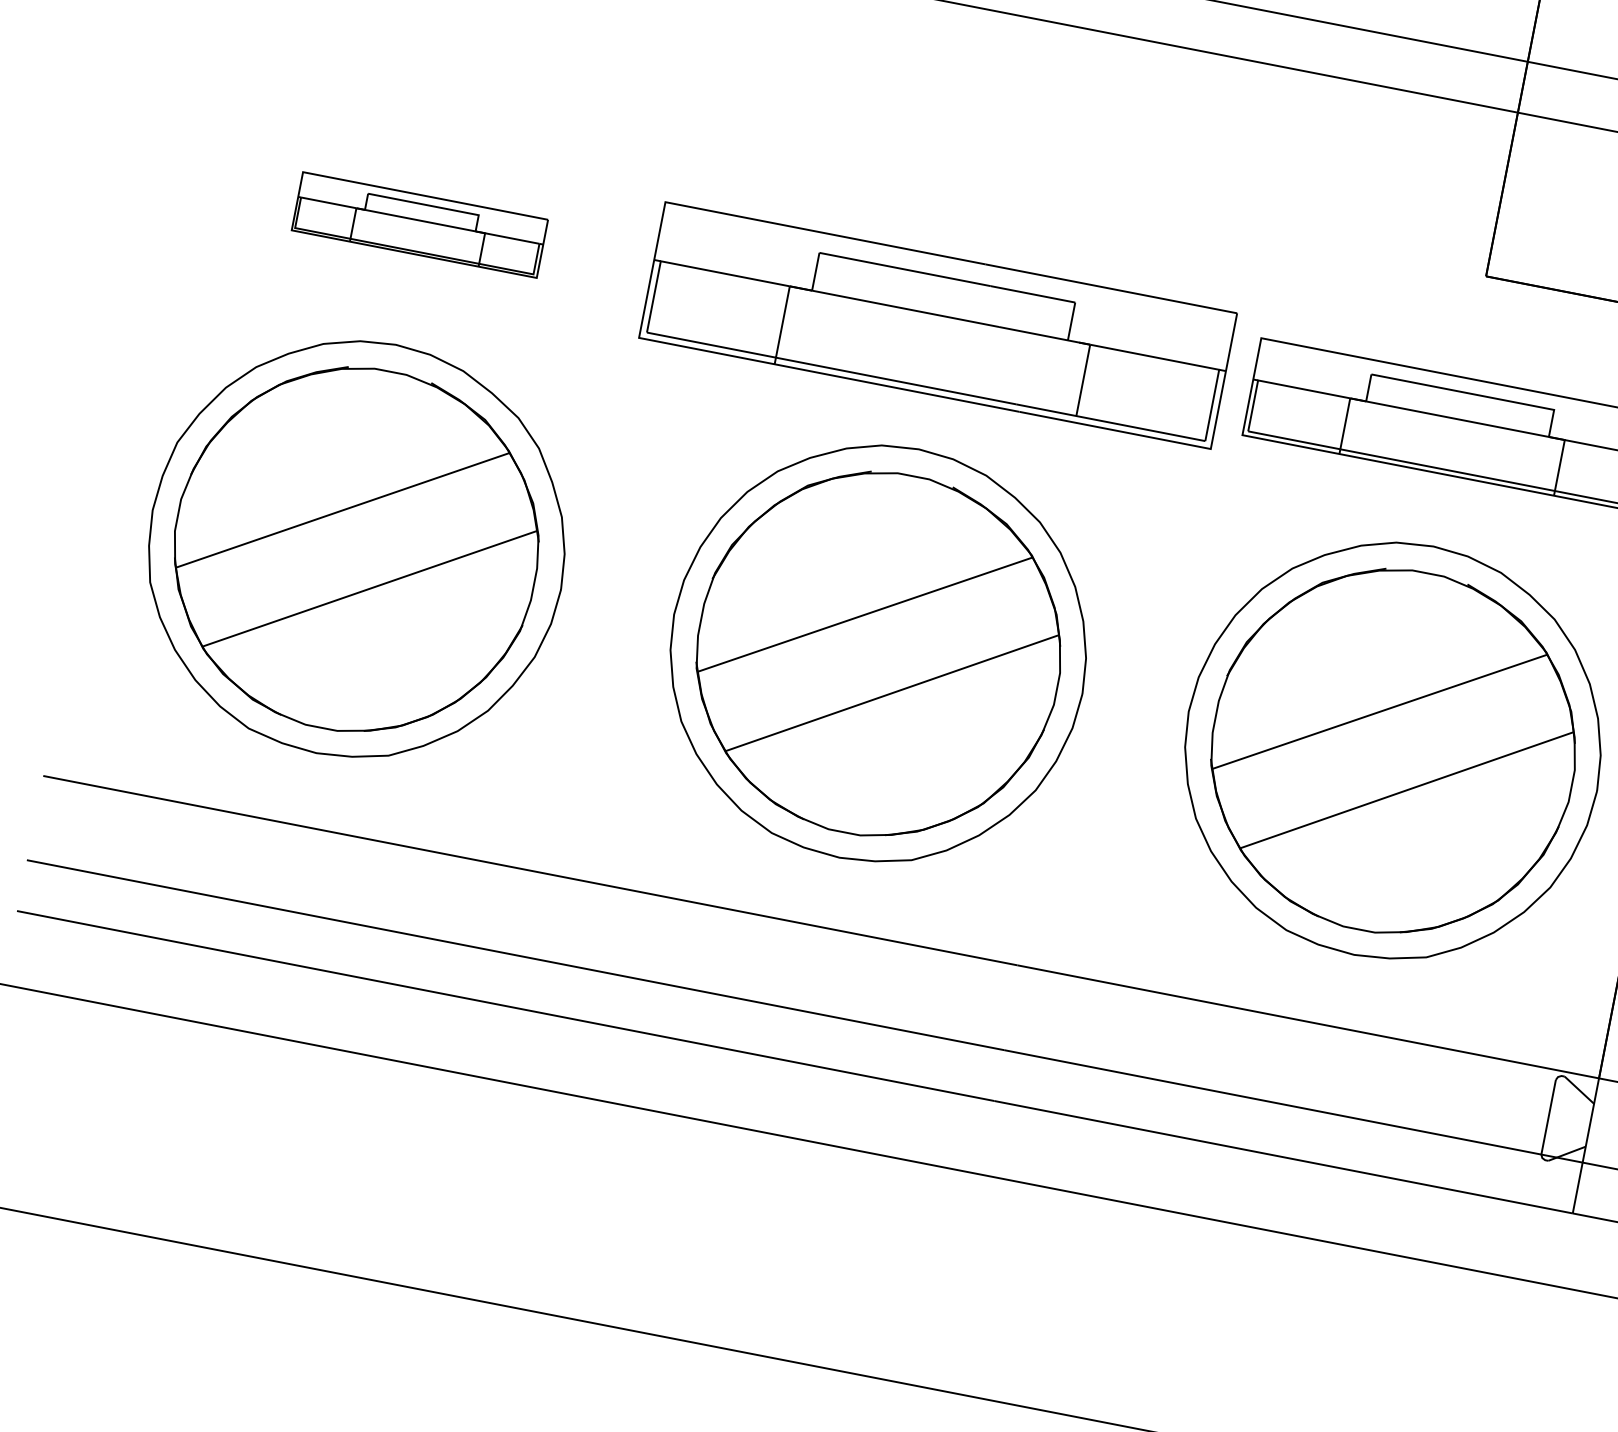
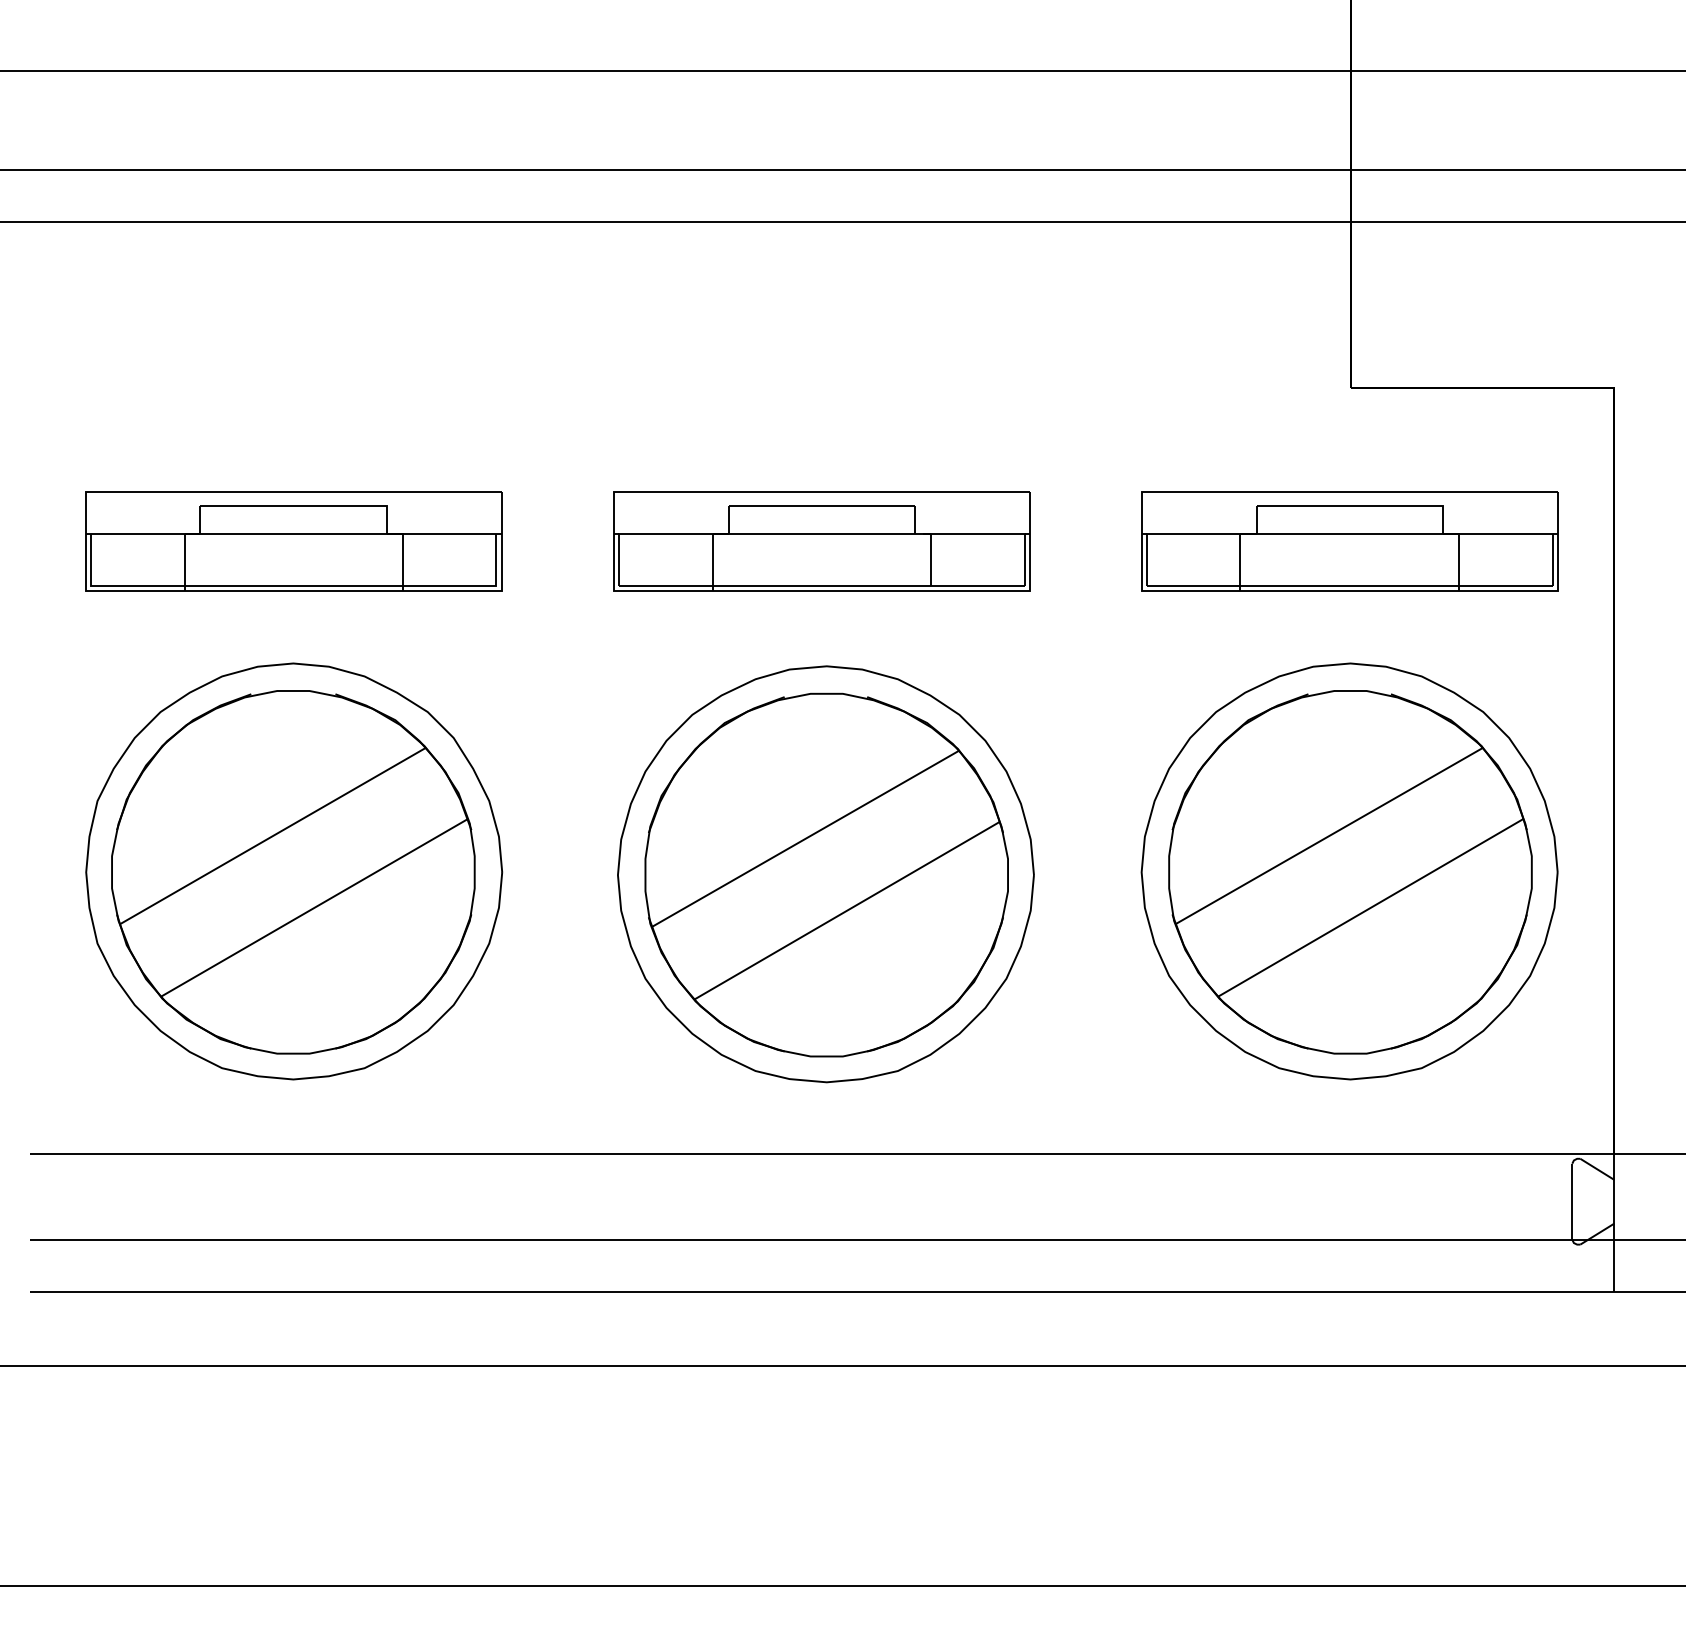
part: (419, 225) -> (293, 541), size x1.67
part: (937, 325) -> (821, 541), size x0.71

